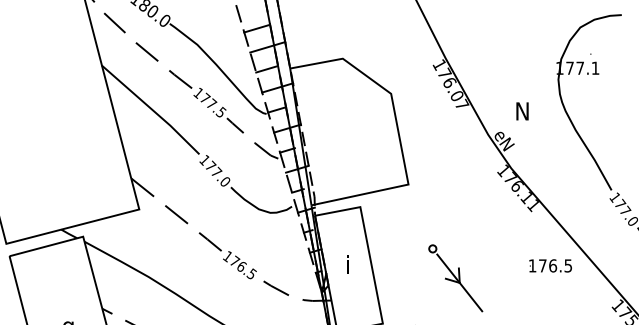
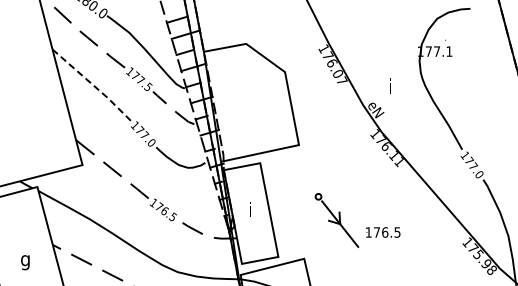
line: (151, 109) -> (92, 84), solid -> dashed
text: (522, 110) -> (390, 85), N -> i
text: (550, 265) -> (383, 232), moved

